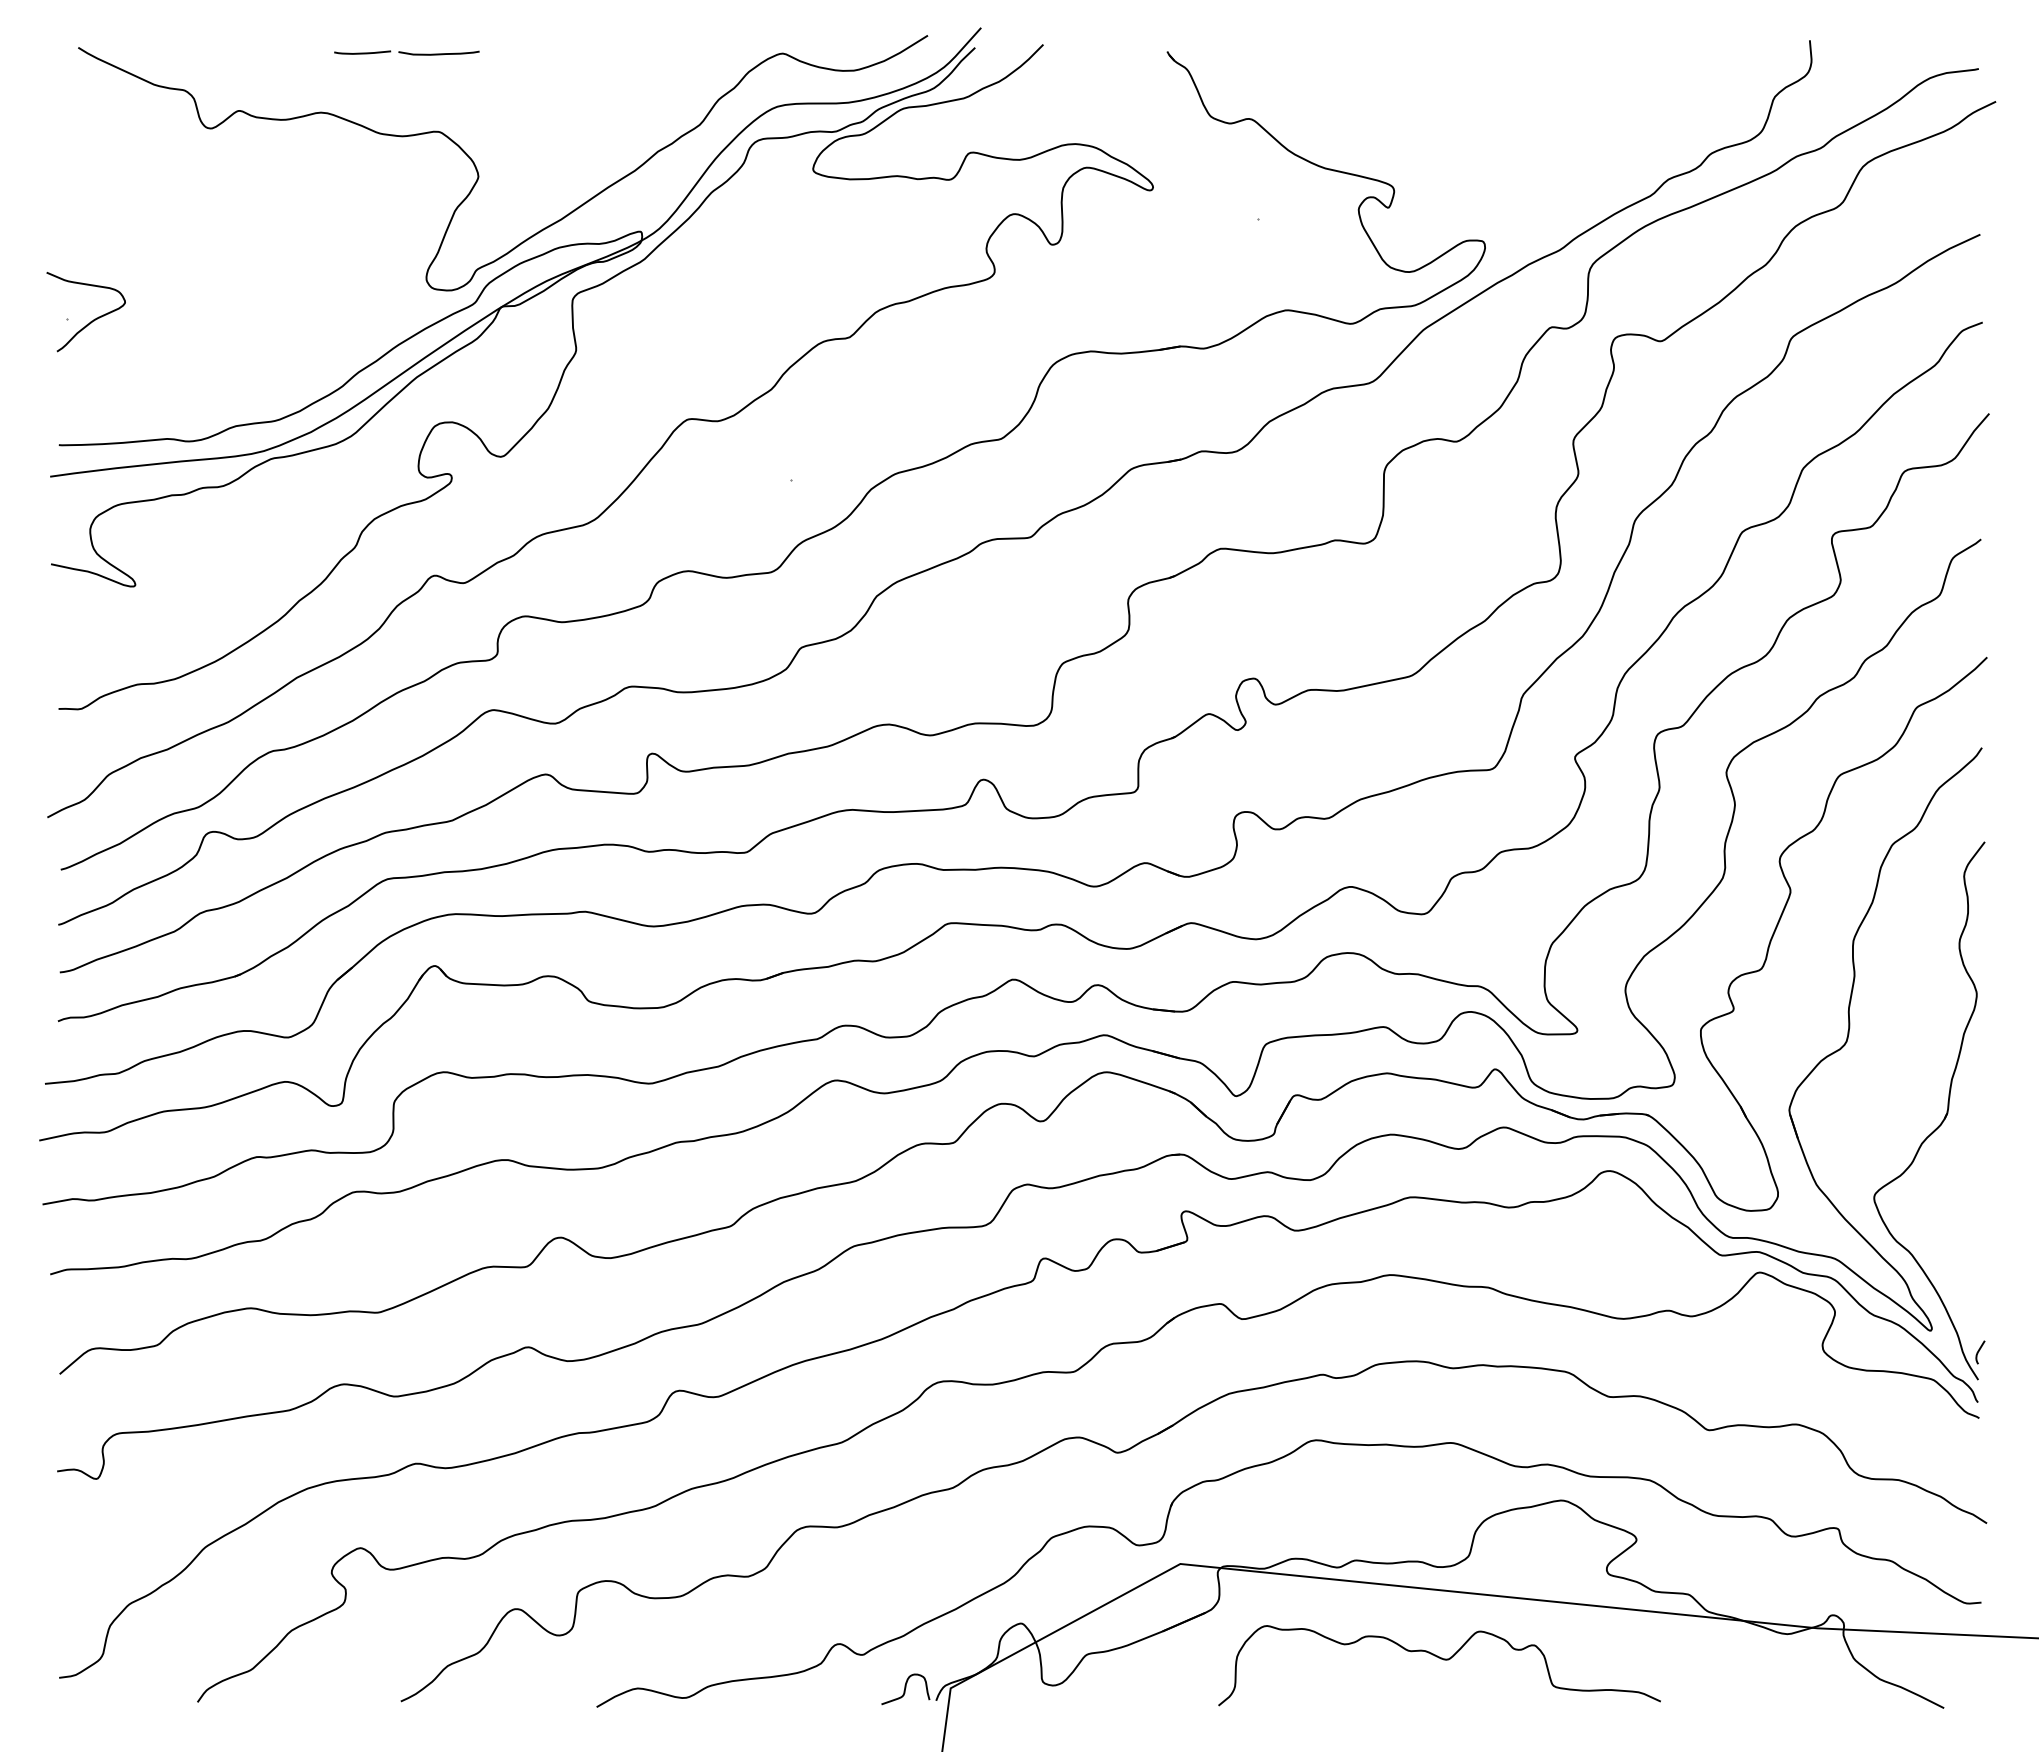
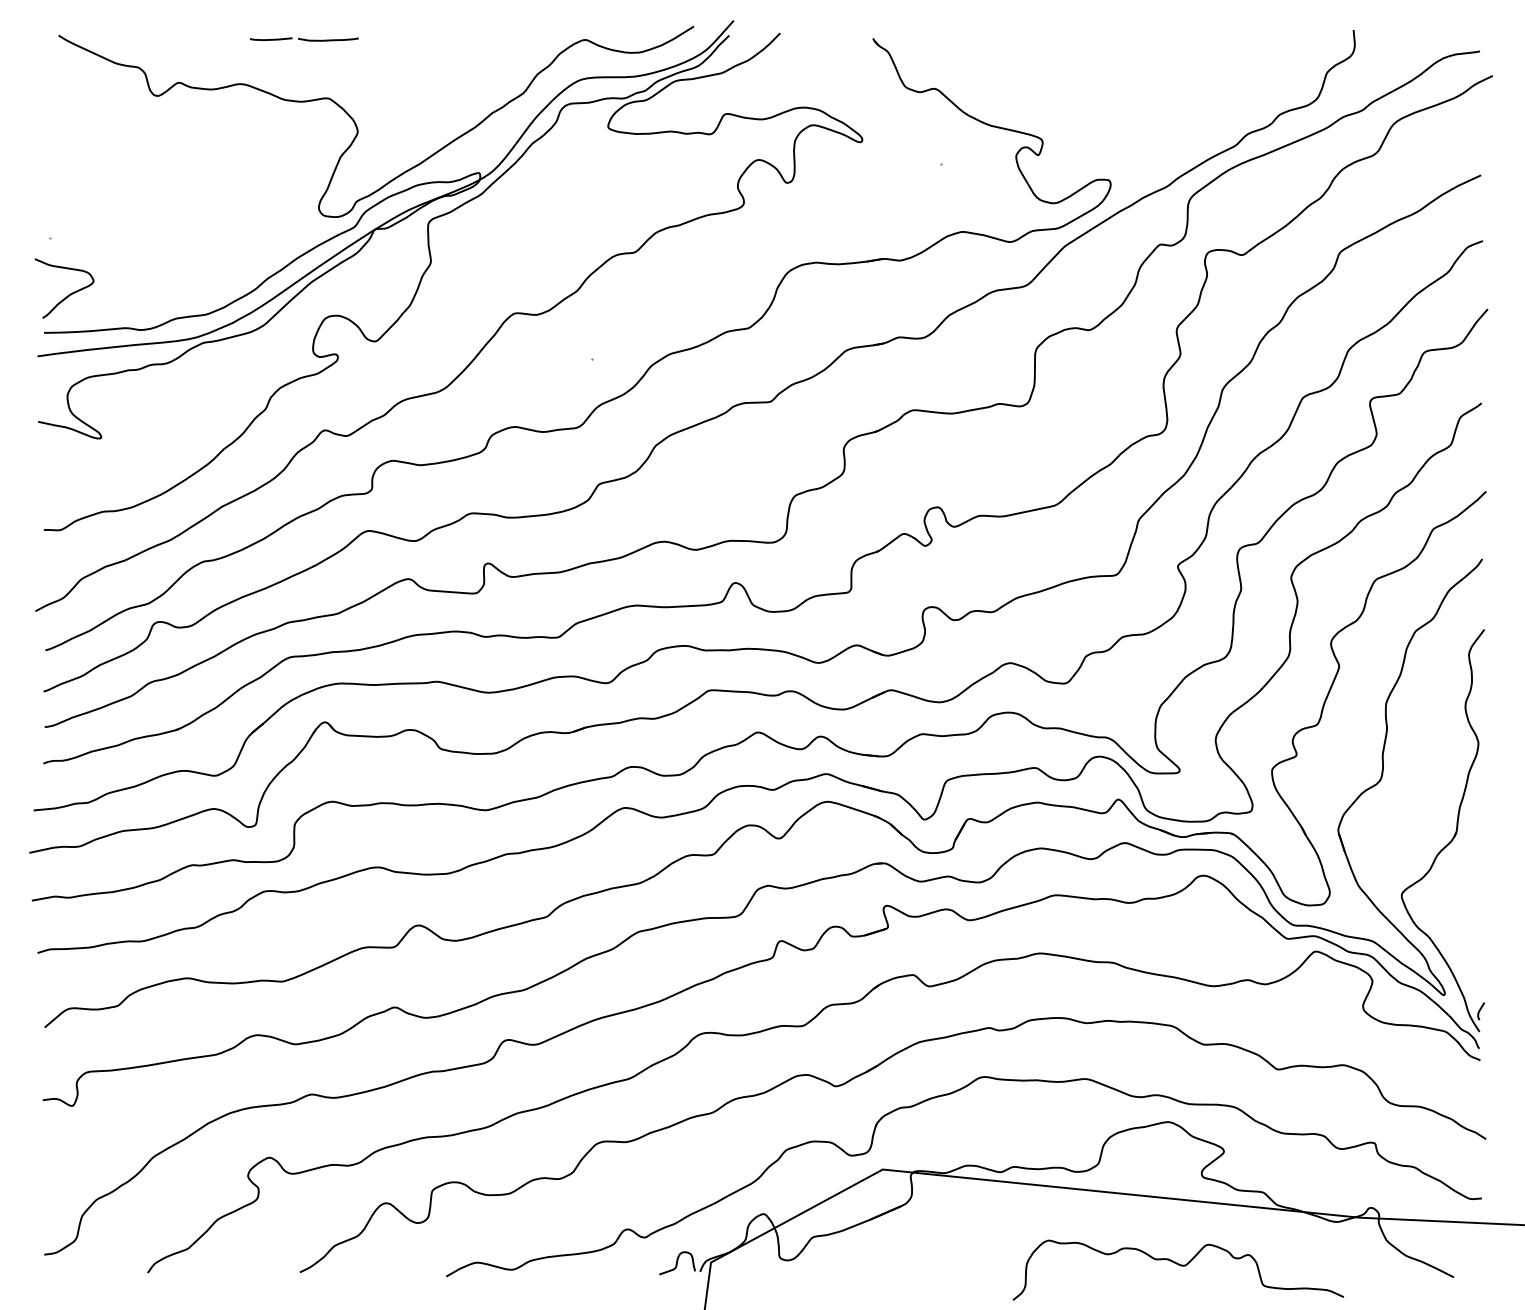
curve: (90, 321) -> (67, 295), moved
curve: (1441, 1659) -> (1179, 1265), moved

